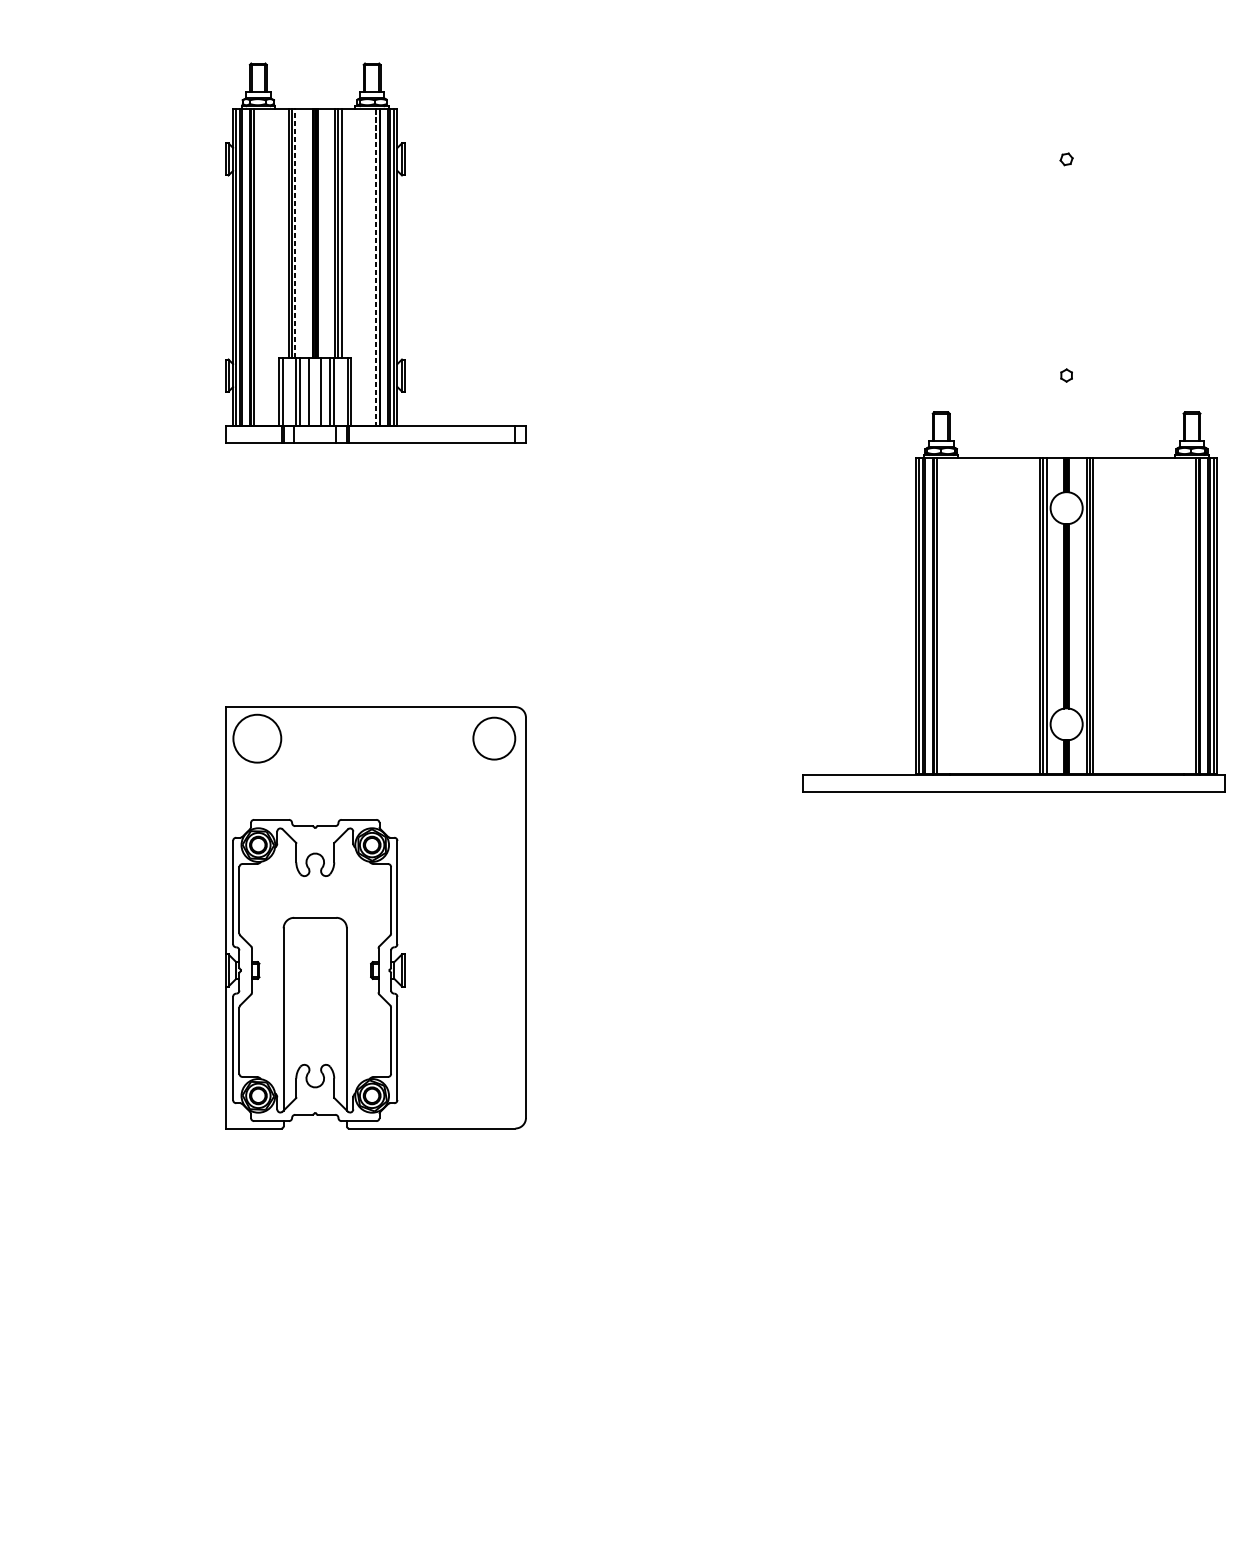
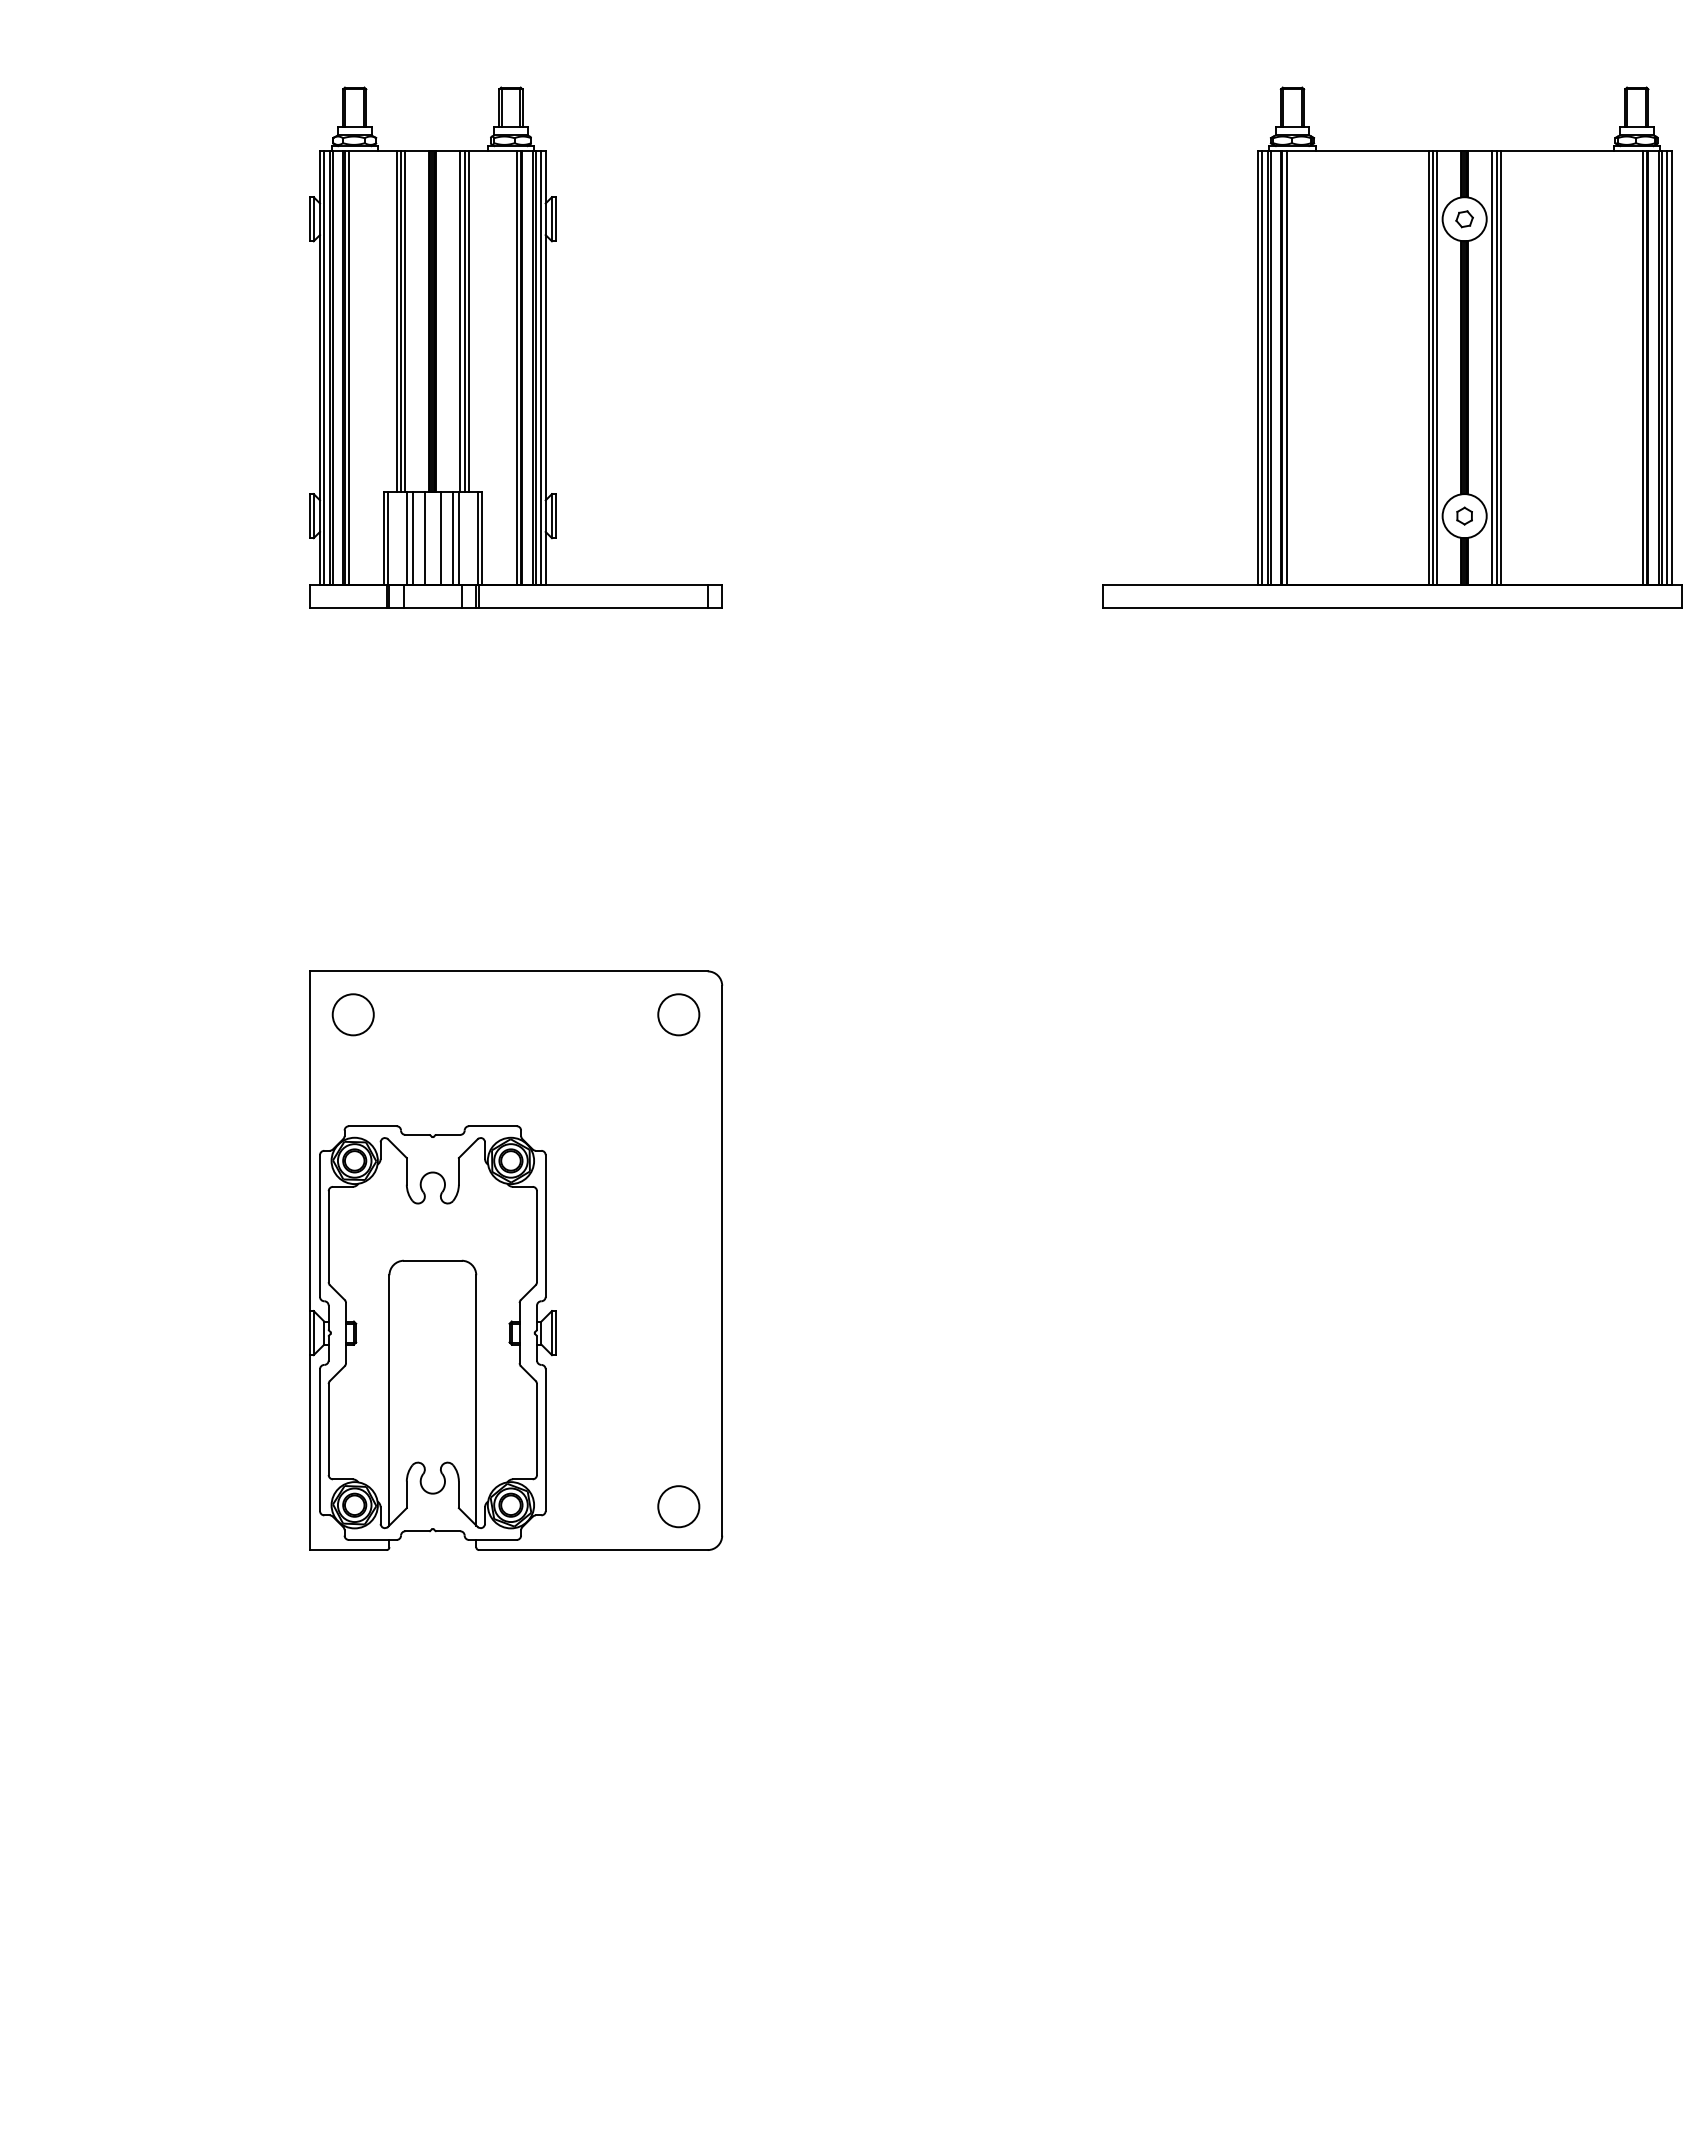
line: (295, 233) -> (405, 321), dashed -> solid
line: (376, 268) -> (516, 368), dashed -> solid
part: (1014, 601) -> (1392, 347), moved
circle: (256, 738) -> (352, 1014), size x0.62
circle: (494, 738) -> (678, 1014), size x0.71
circle: (494, 1096) -> (678, 1506), added

